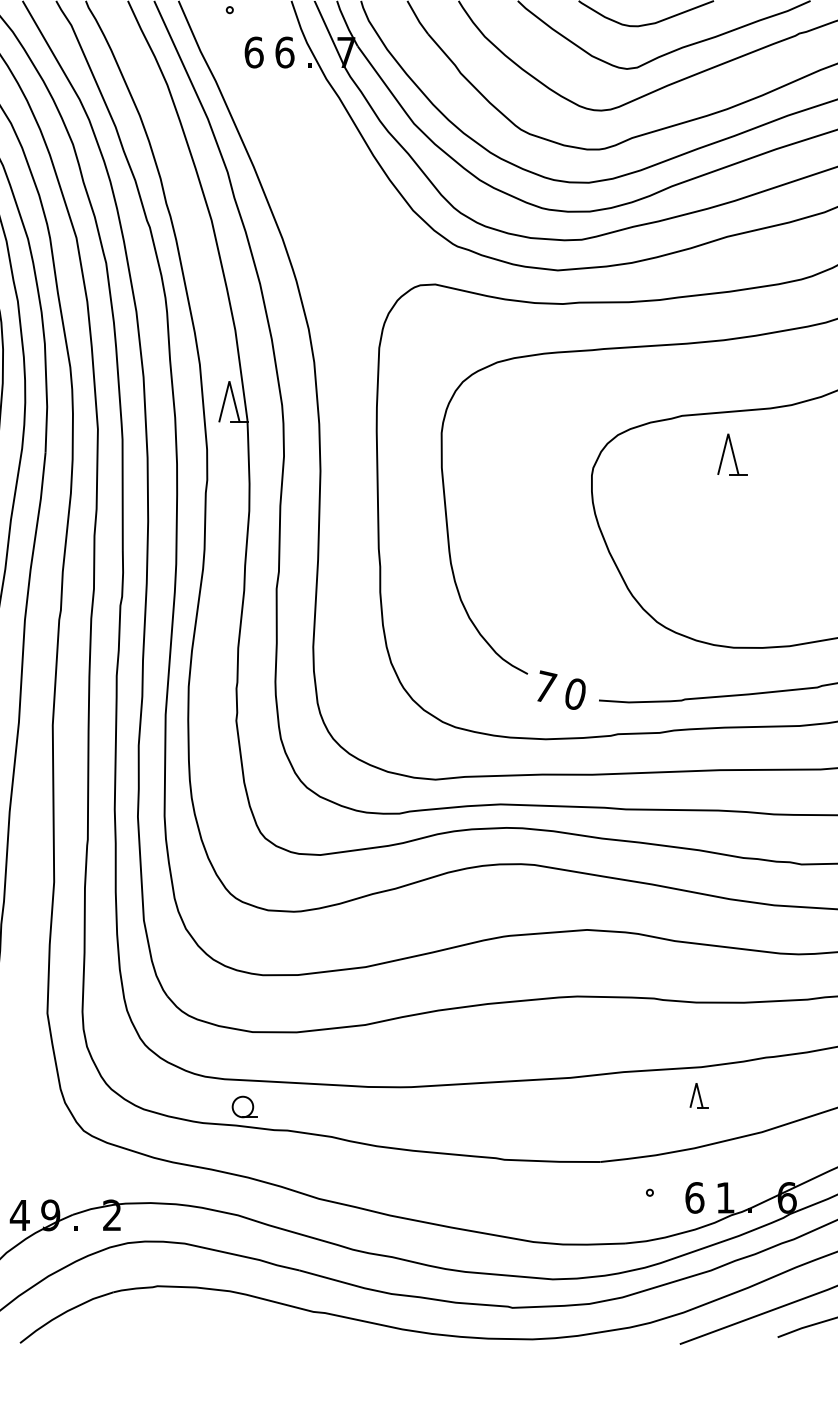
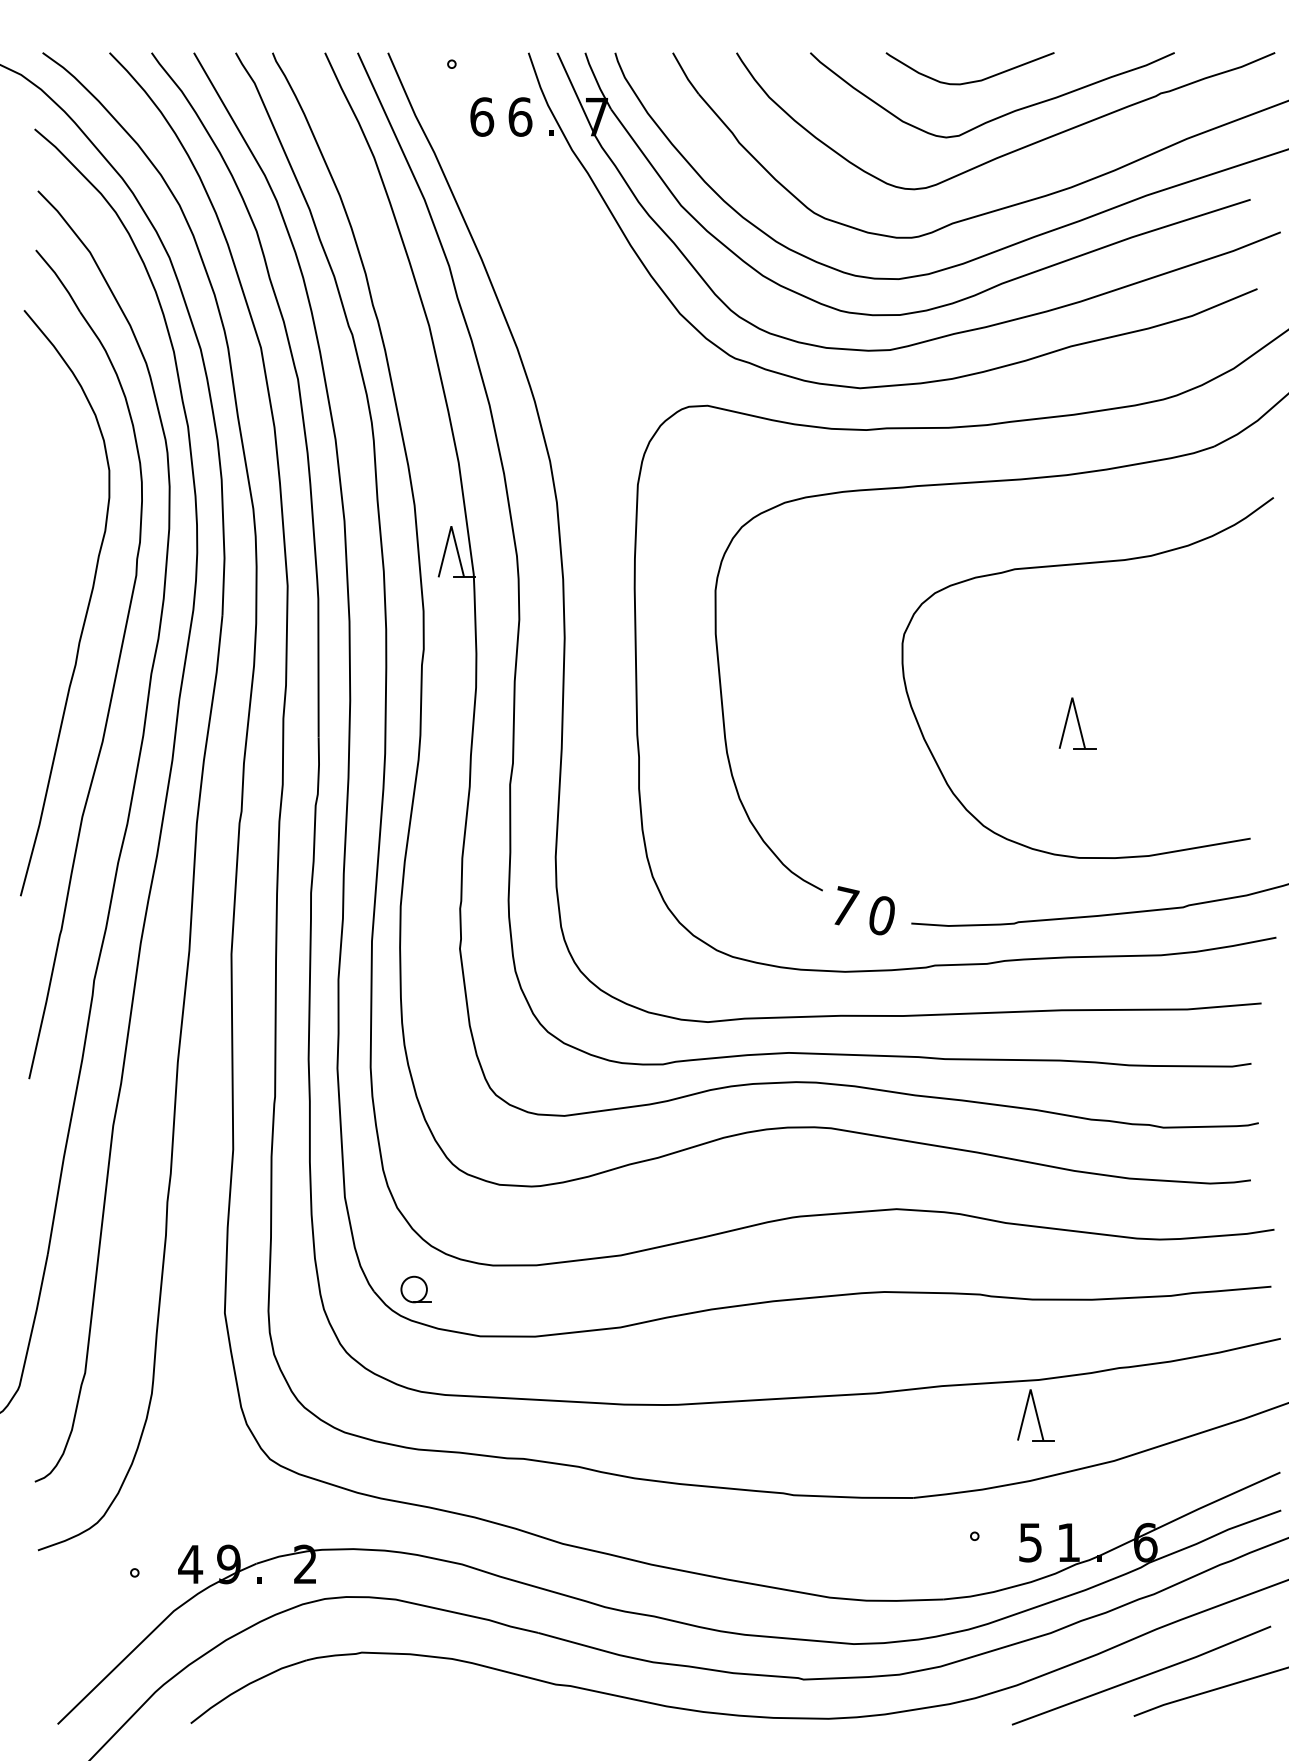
part: (732, 454) -> (1077, 723), moved
part: (698, 1095) -> (1035, 1415), size x1.67
part: (244, 1106) -> (415, 1289), moved
text: (694, 1197) -> (1030, 1542), 6 -> 5

